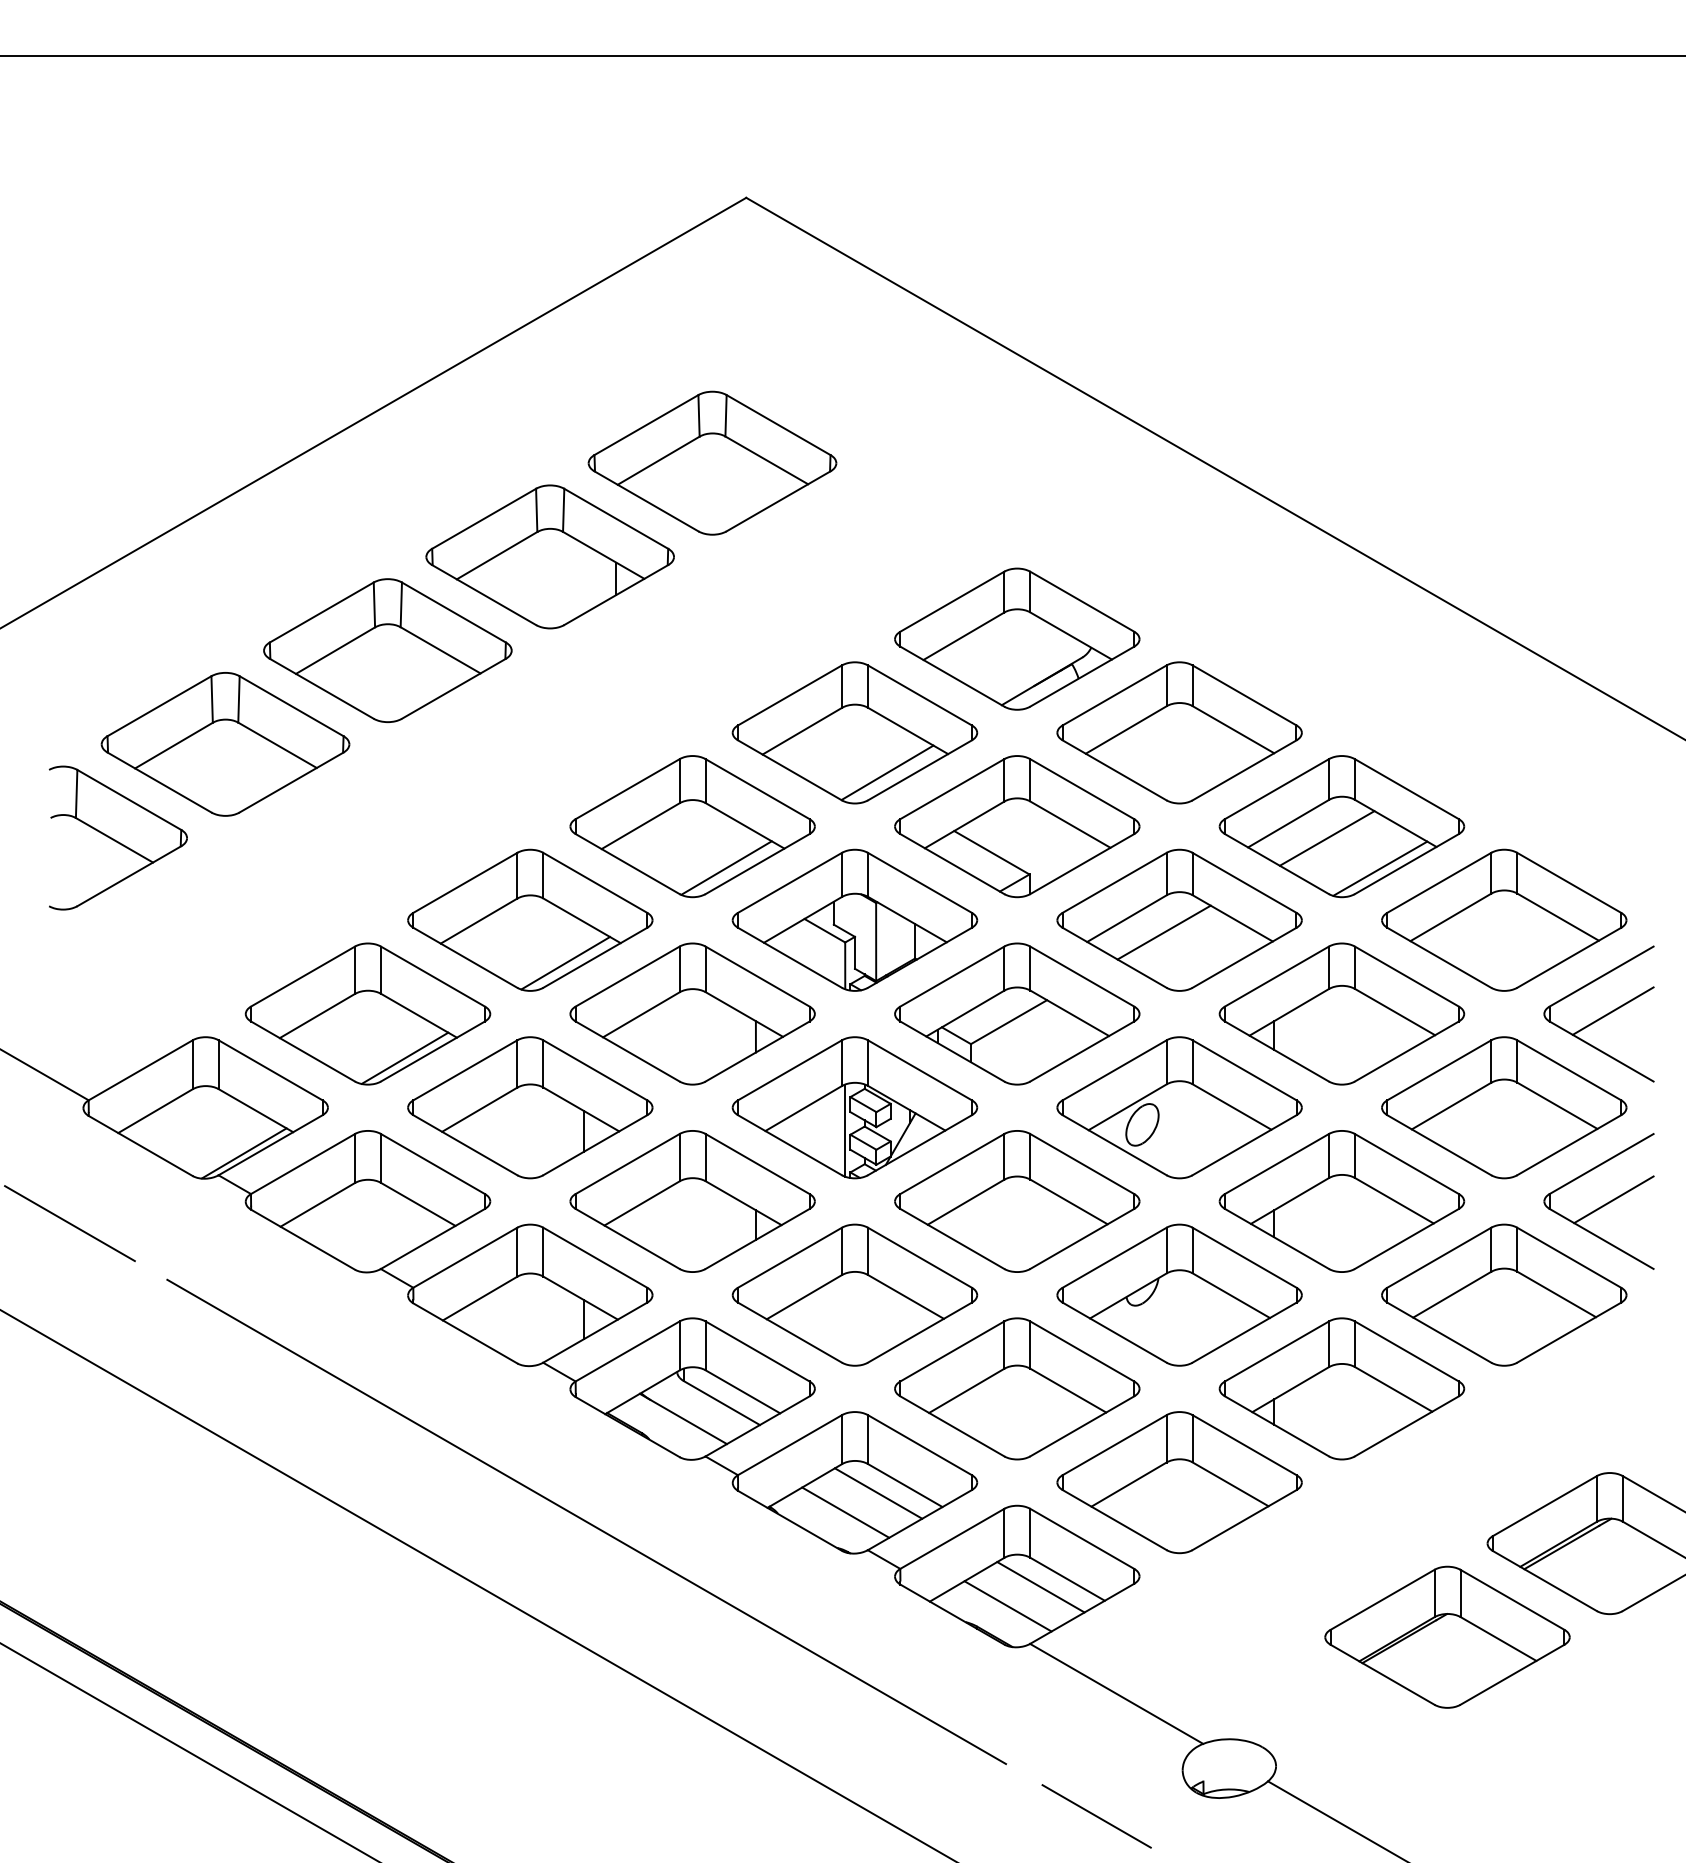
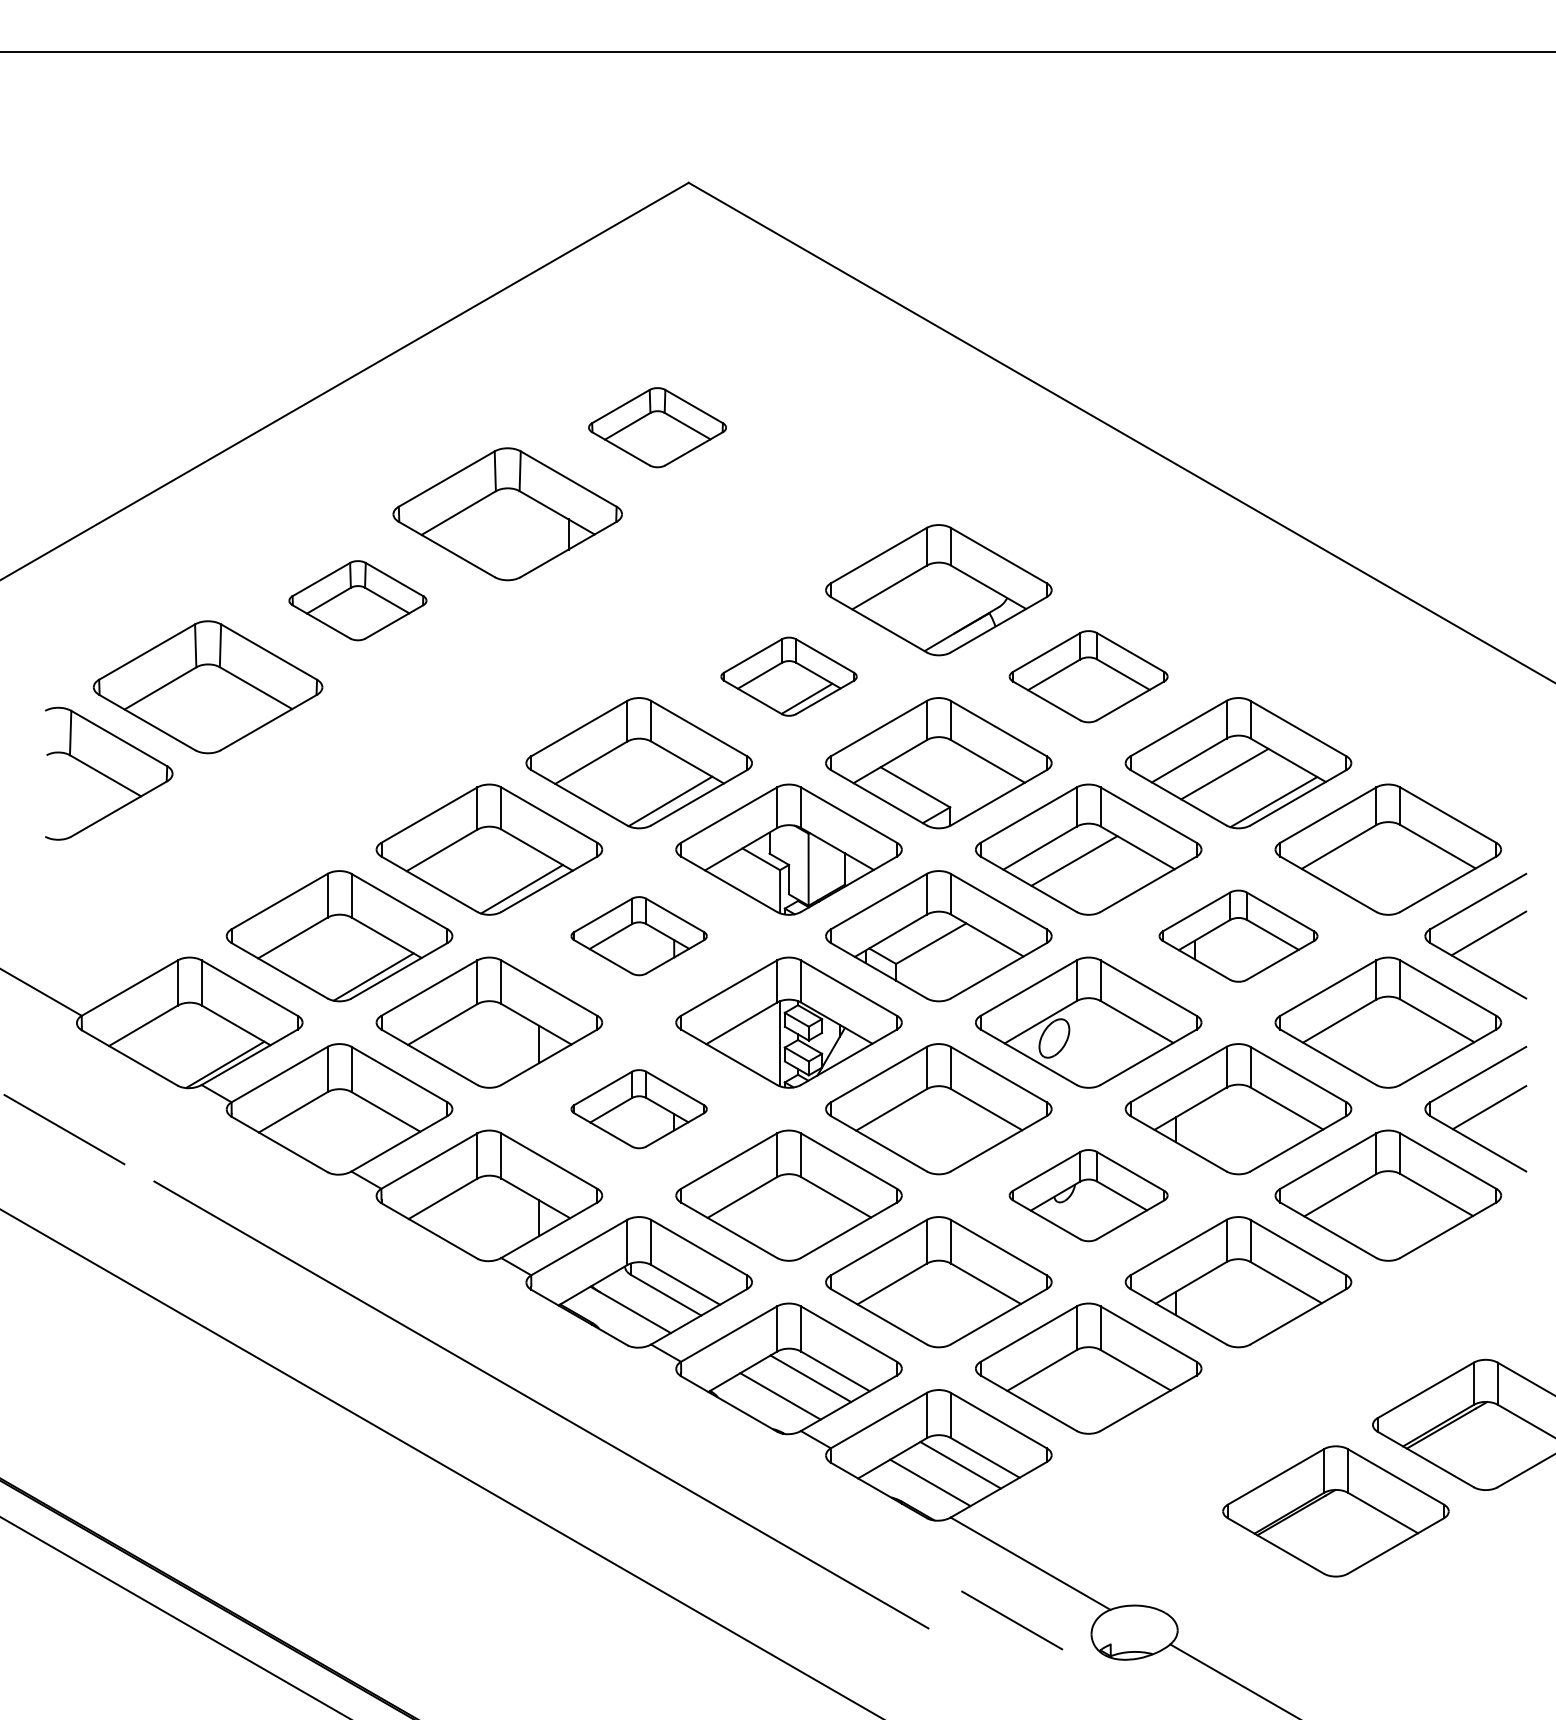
part: (712, 462) -> (657, 427), size x0.6
part: (387, 650) -> (357, 600), size x0.6
part: (854, 732) -> (788, 676), size x0.6
part: (1179, 732) -> (1088, 676), size x0.7
part: (692, 1013) -> (639, 935), size x0.6
part: (1341, 1013) -> (1238, 935), size x0.7
part: (692, 1201) -> (639, 1109), size x0.6
part: (1179, 1294) -> (1088, 1195), size x0.7
line: (1096, 1816) -> (1011, 1620), moved

